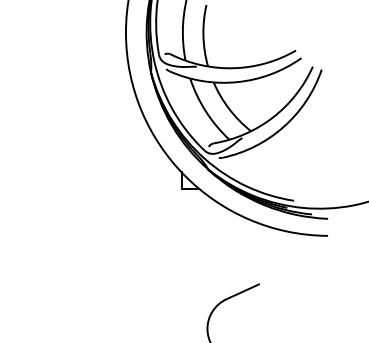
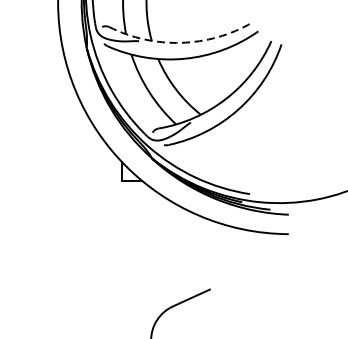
arc: (233, 68) -> (180, 43), solid -> dashed

